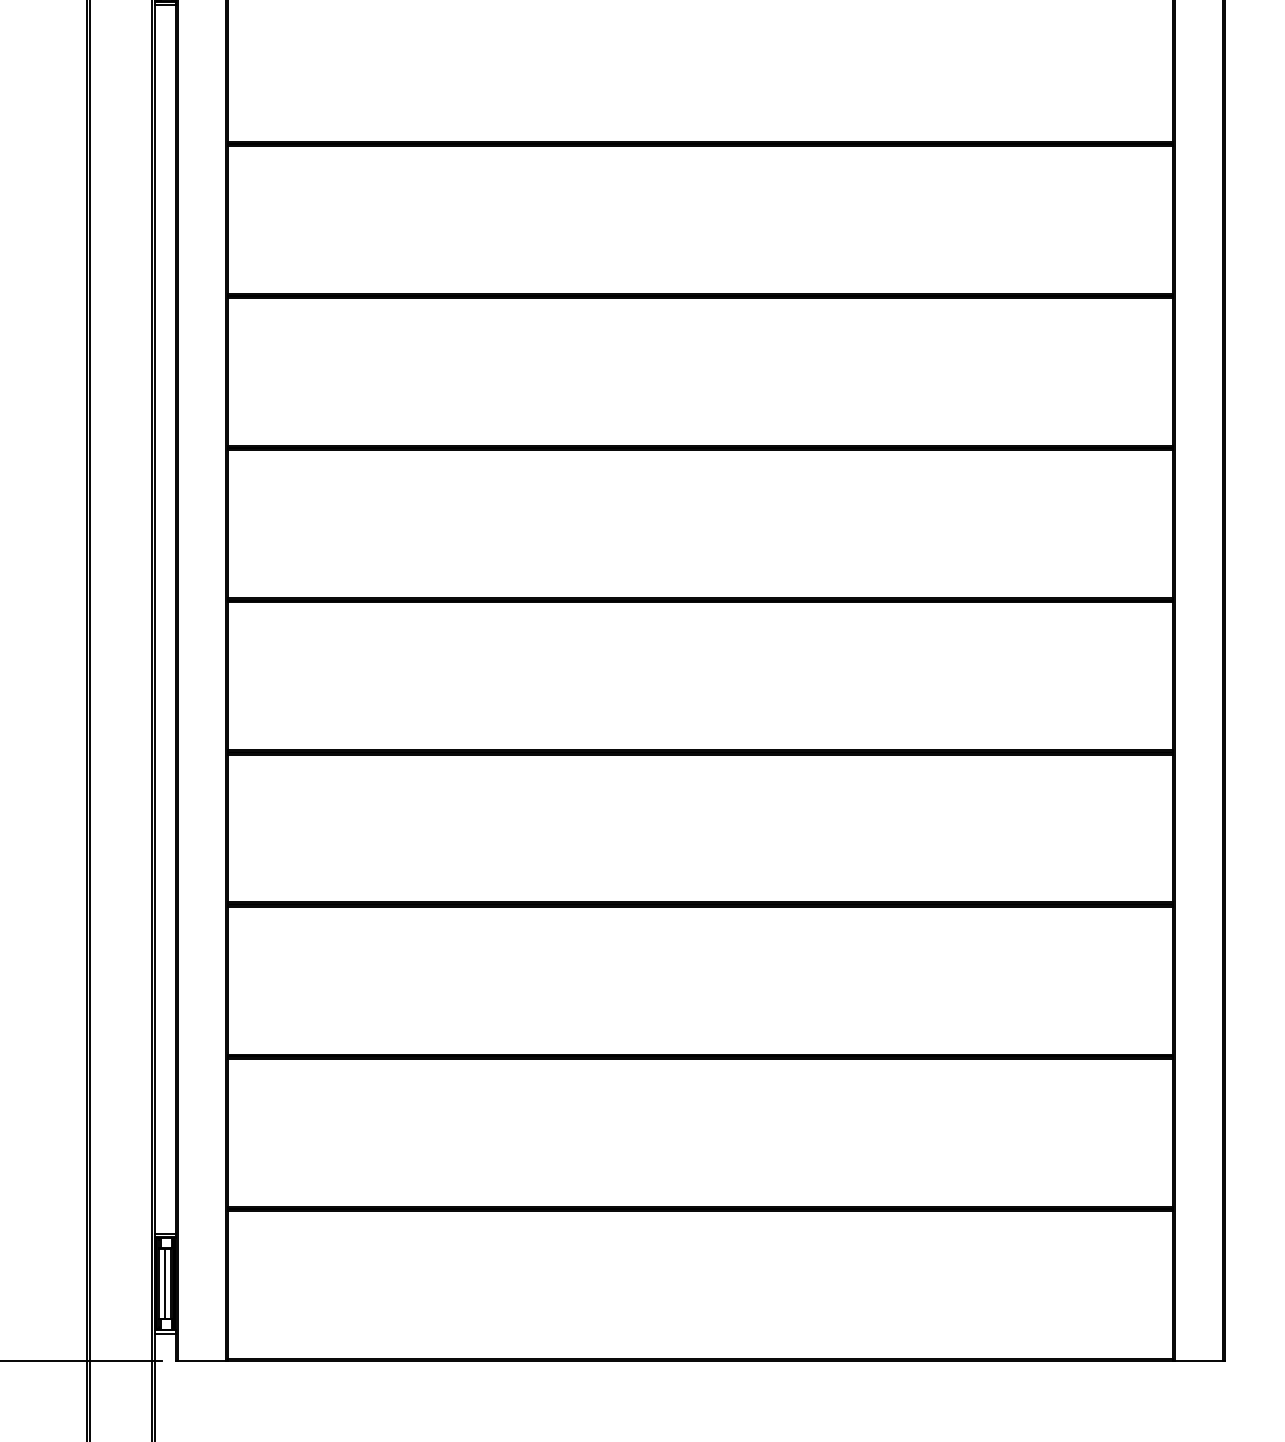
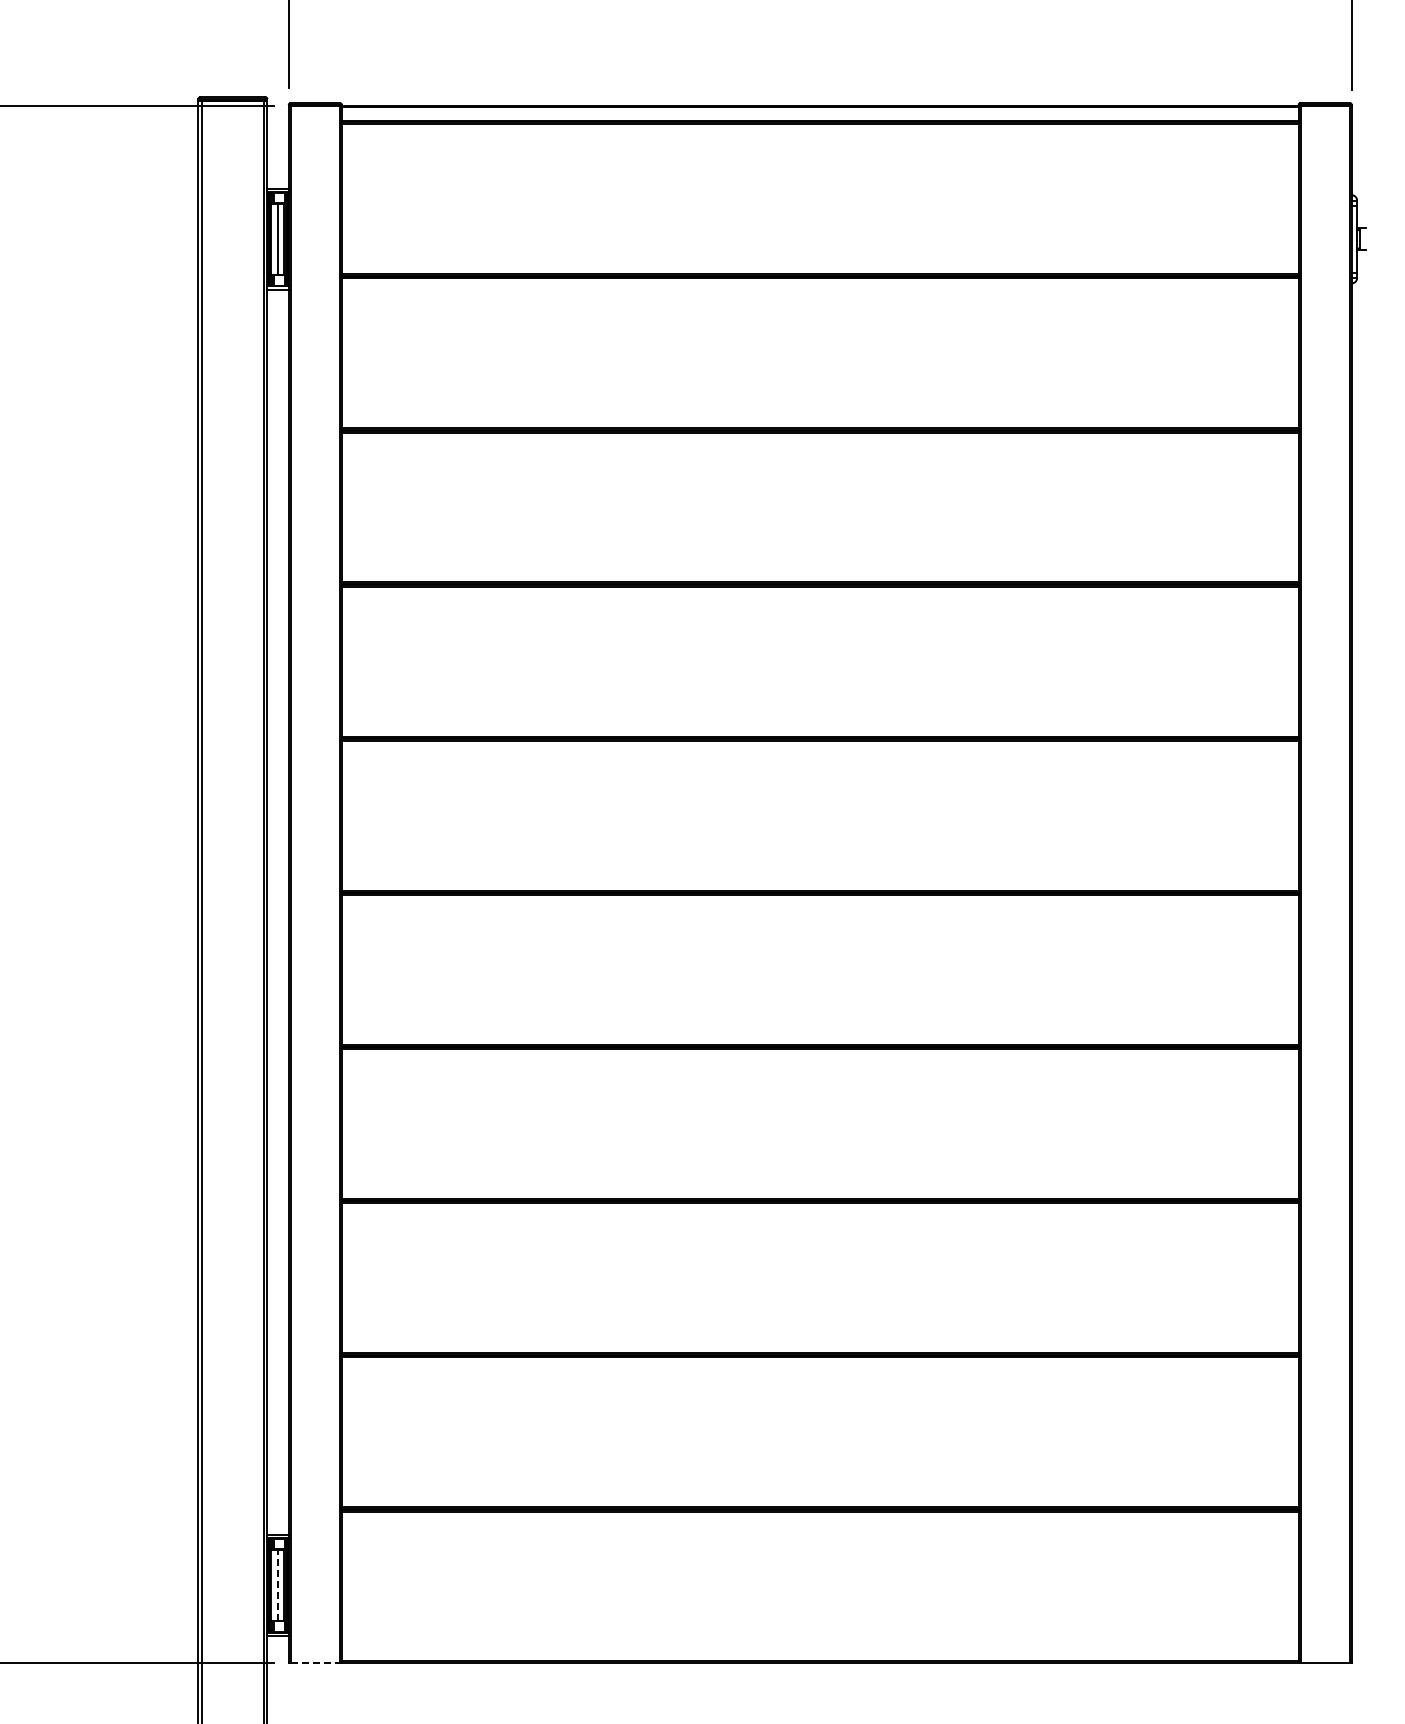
line: (165, 1283) -> (278, 1585), solid -> dashed
line: (202, 1360) -> (315, 1663), solid -> dashed

